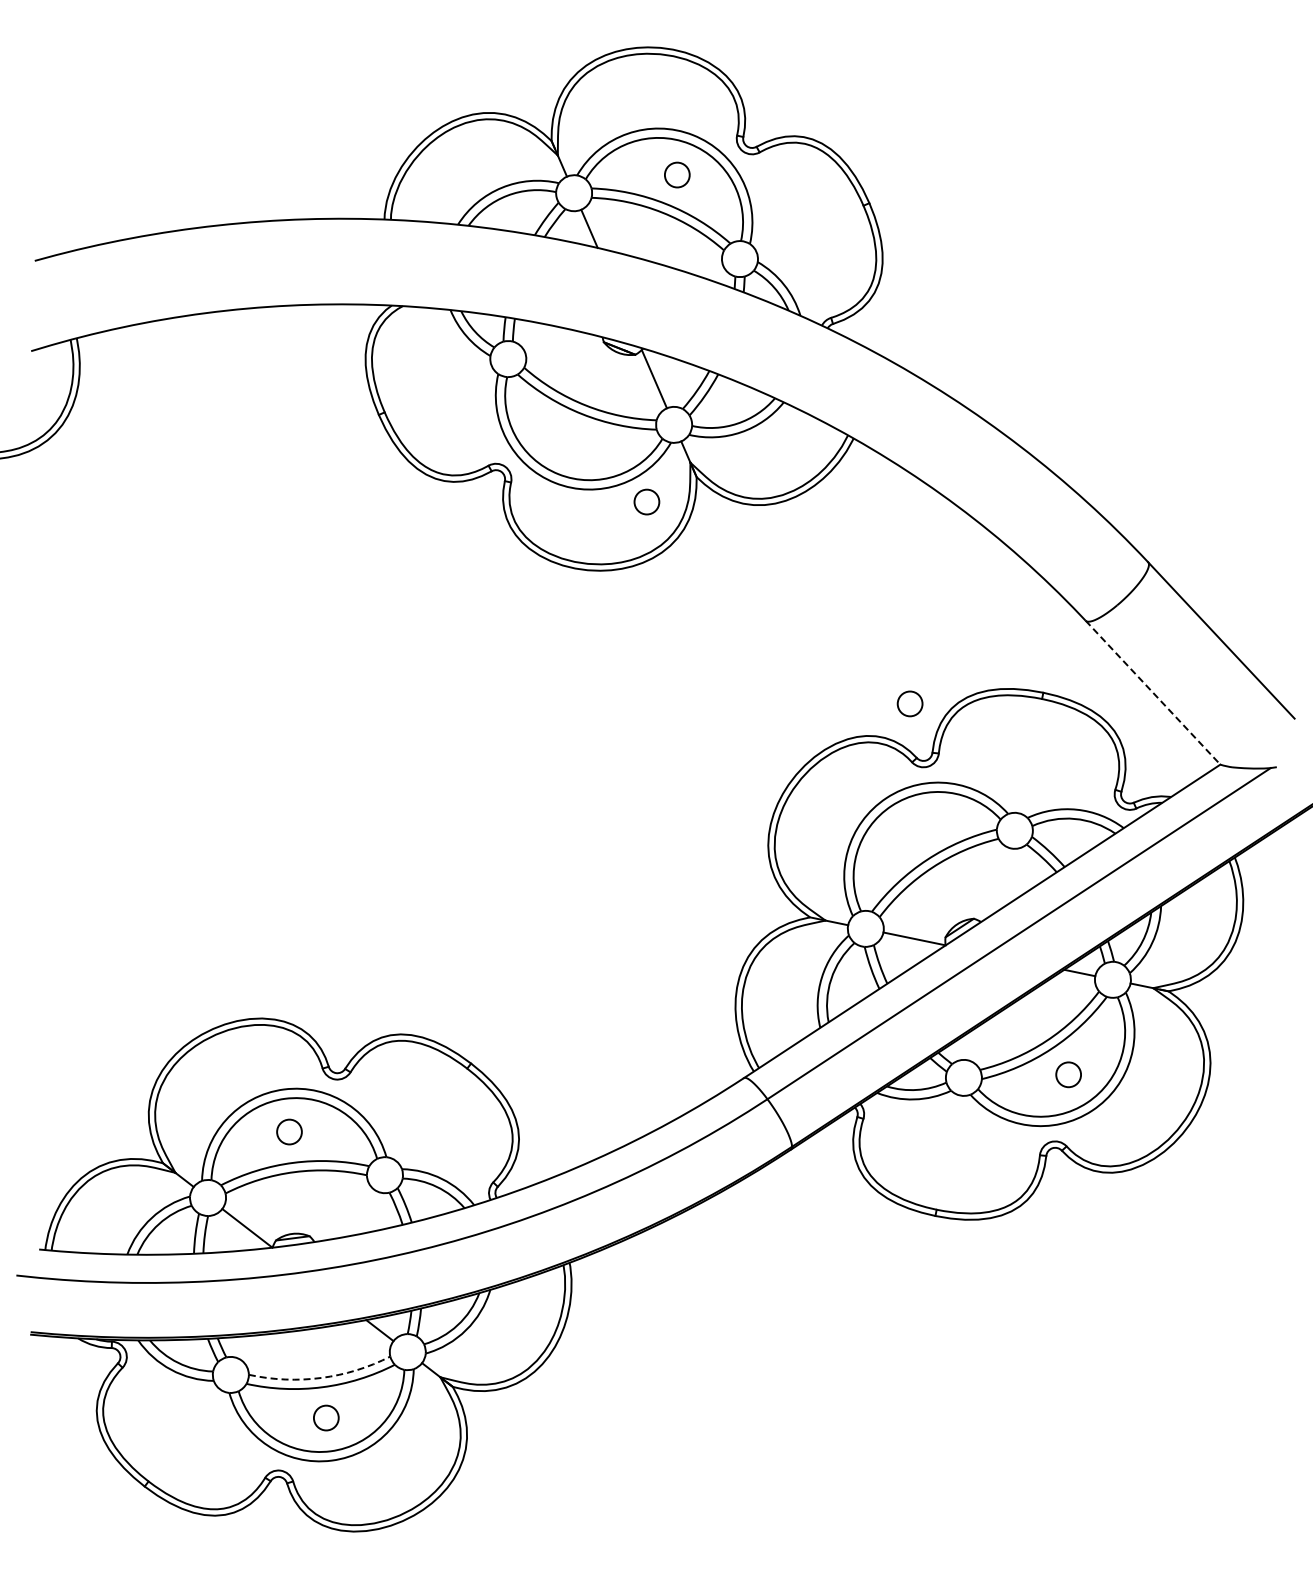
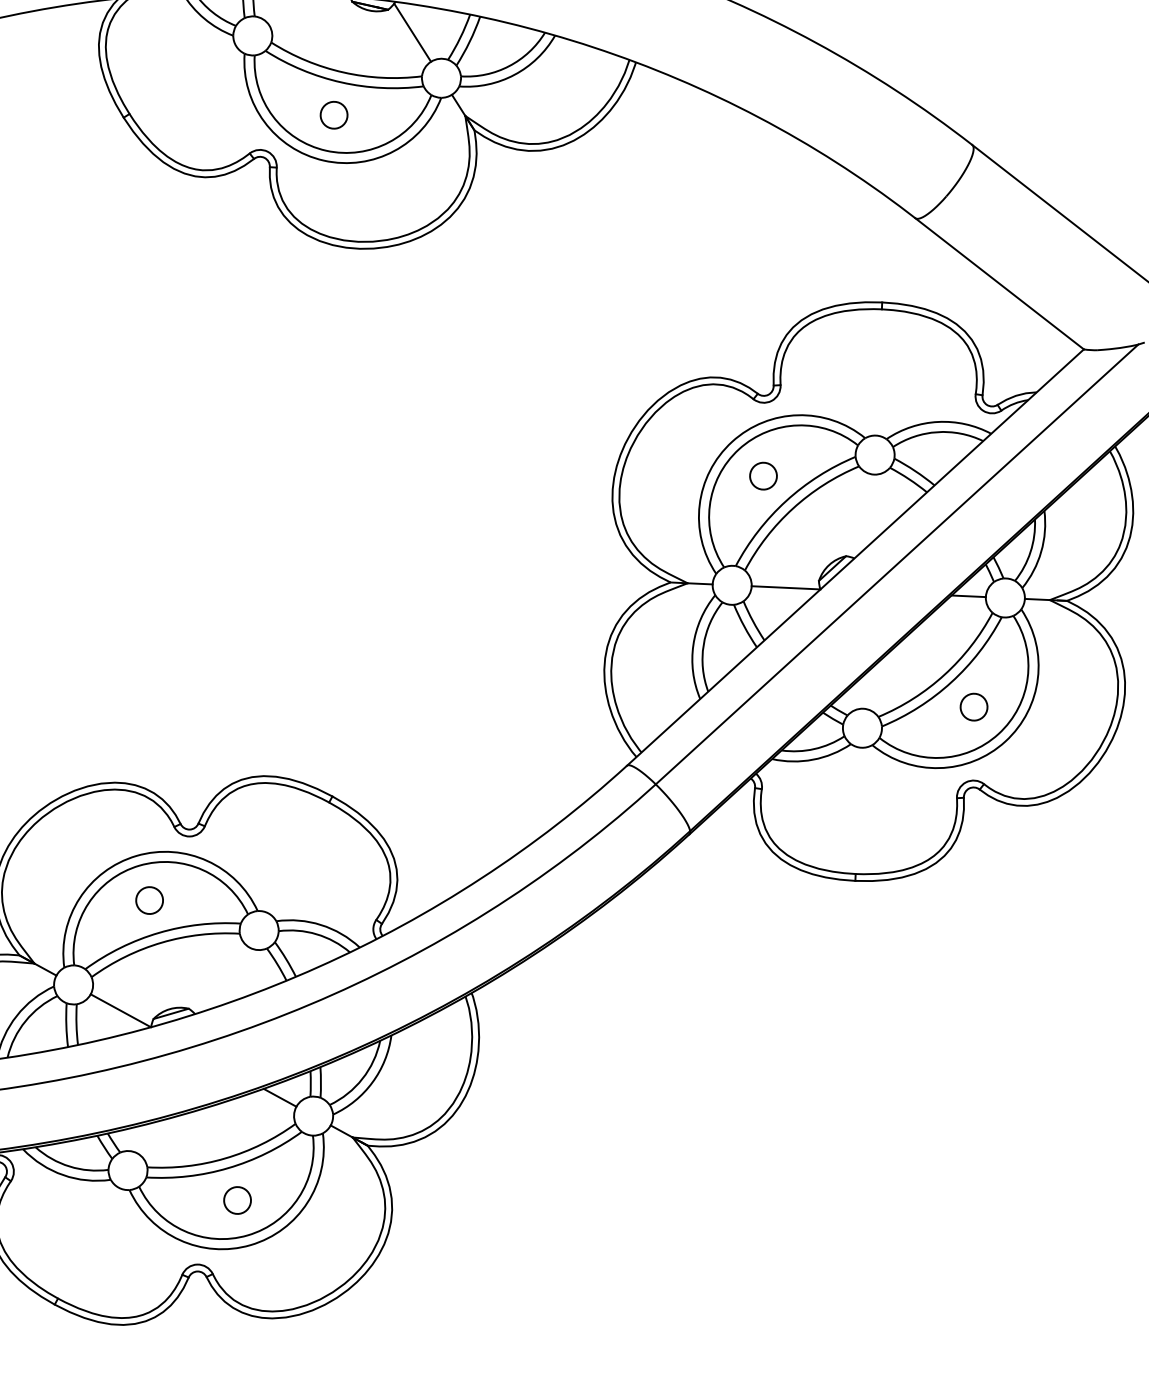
circle: (646, 501) -> (333, 114), moved
line: (1153, 692) -> (1000, 283), dashed -> solid
circle: (909, 703) -> (762, 475), moved
arc: (321, 1377) -> (225, 1157), dashed -> solid

